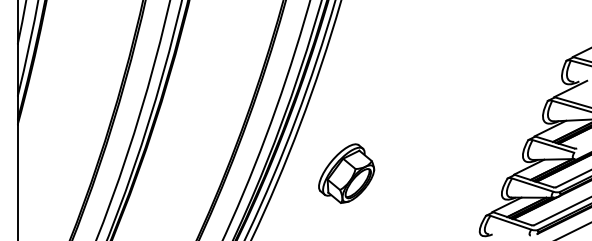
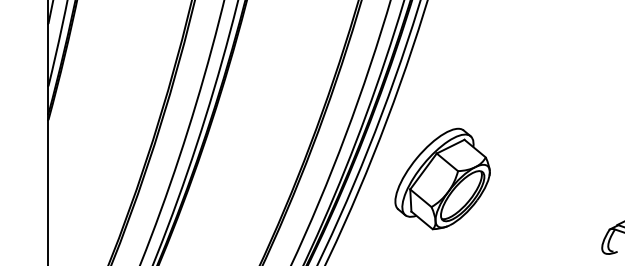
part: (346, 173) -> (442, 178), size x1.43

